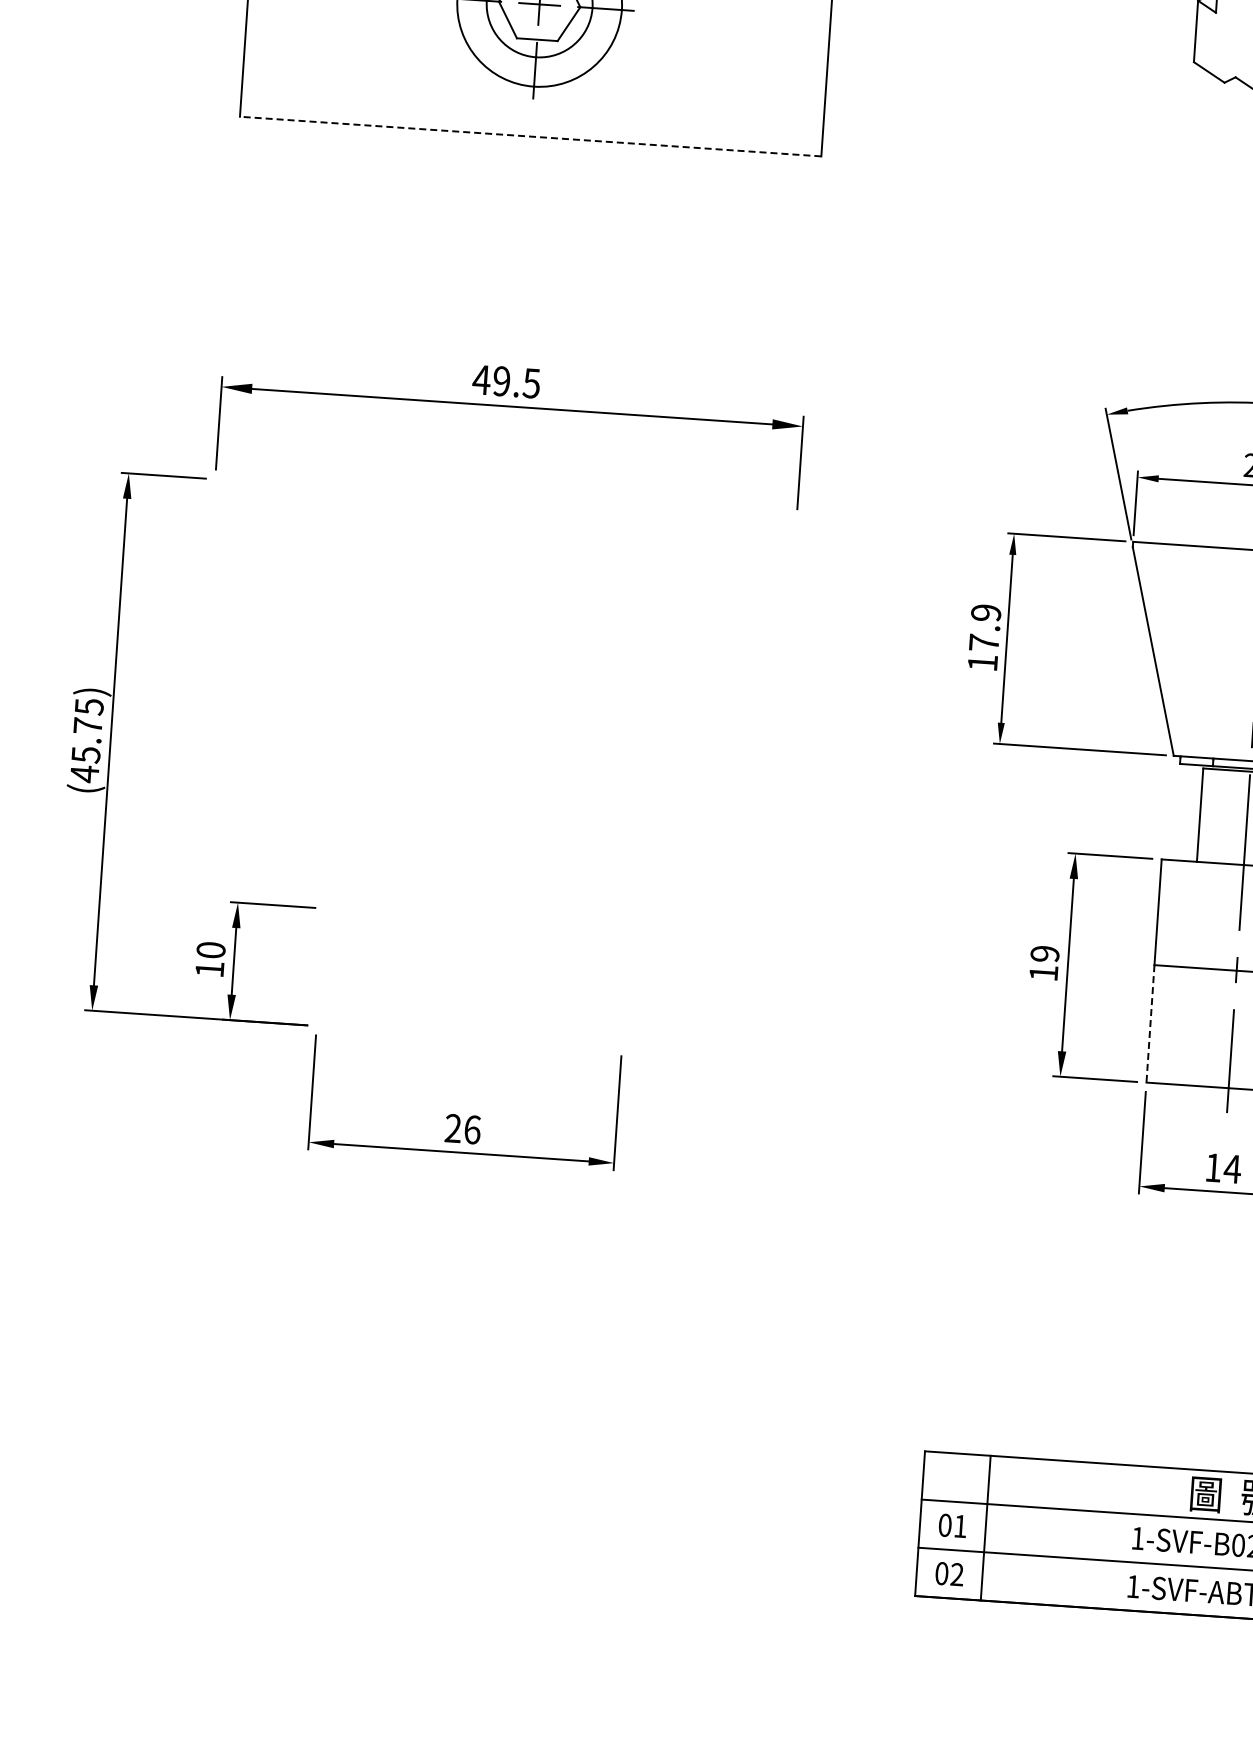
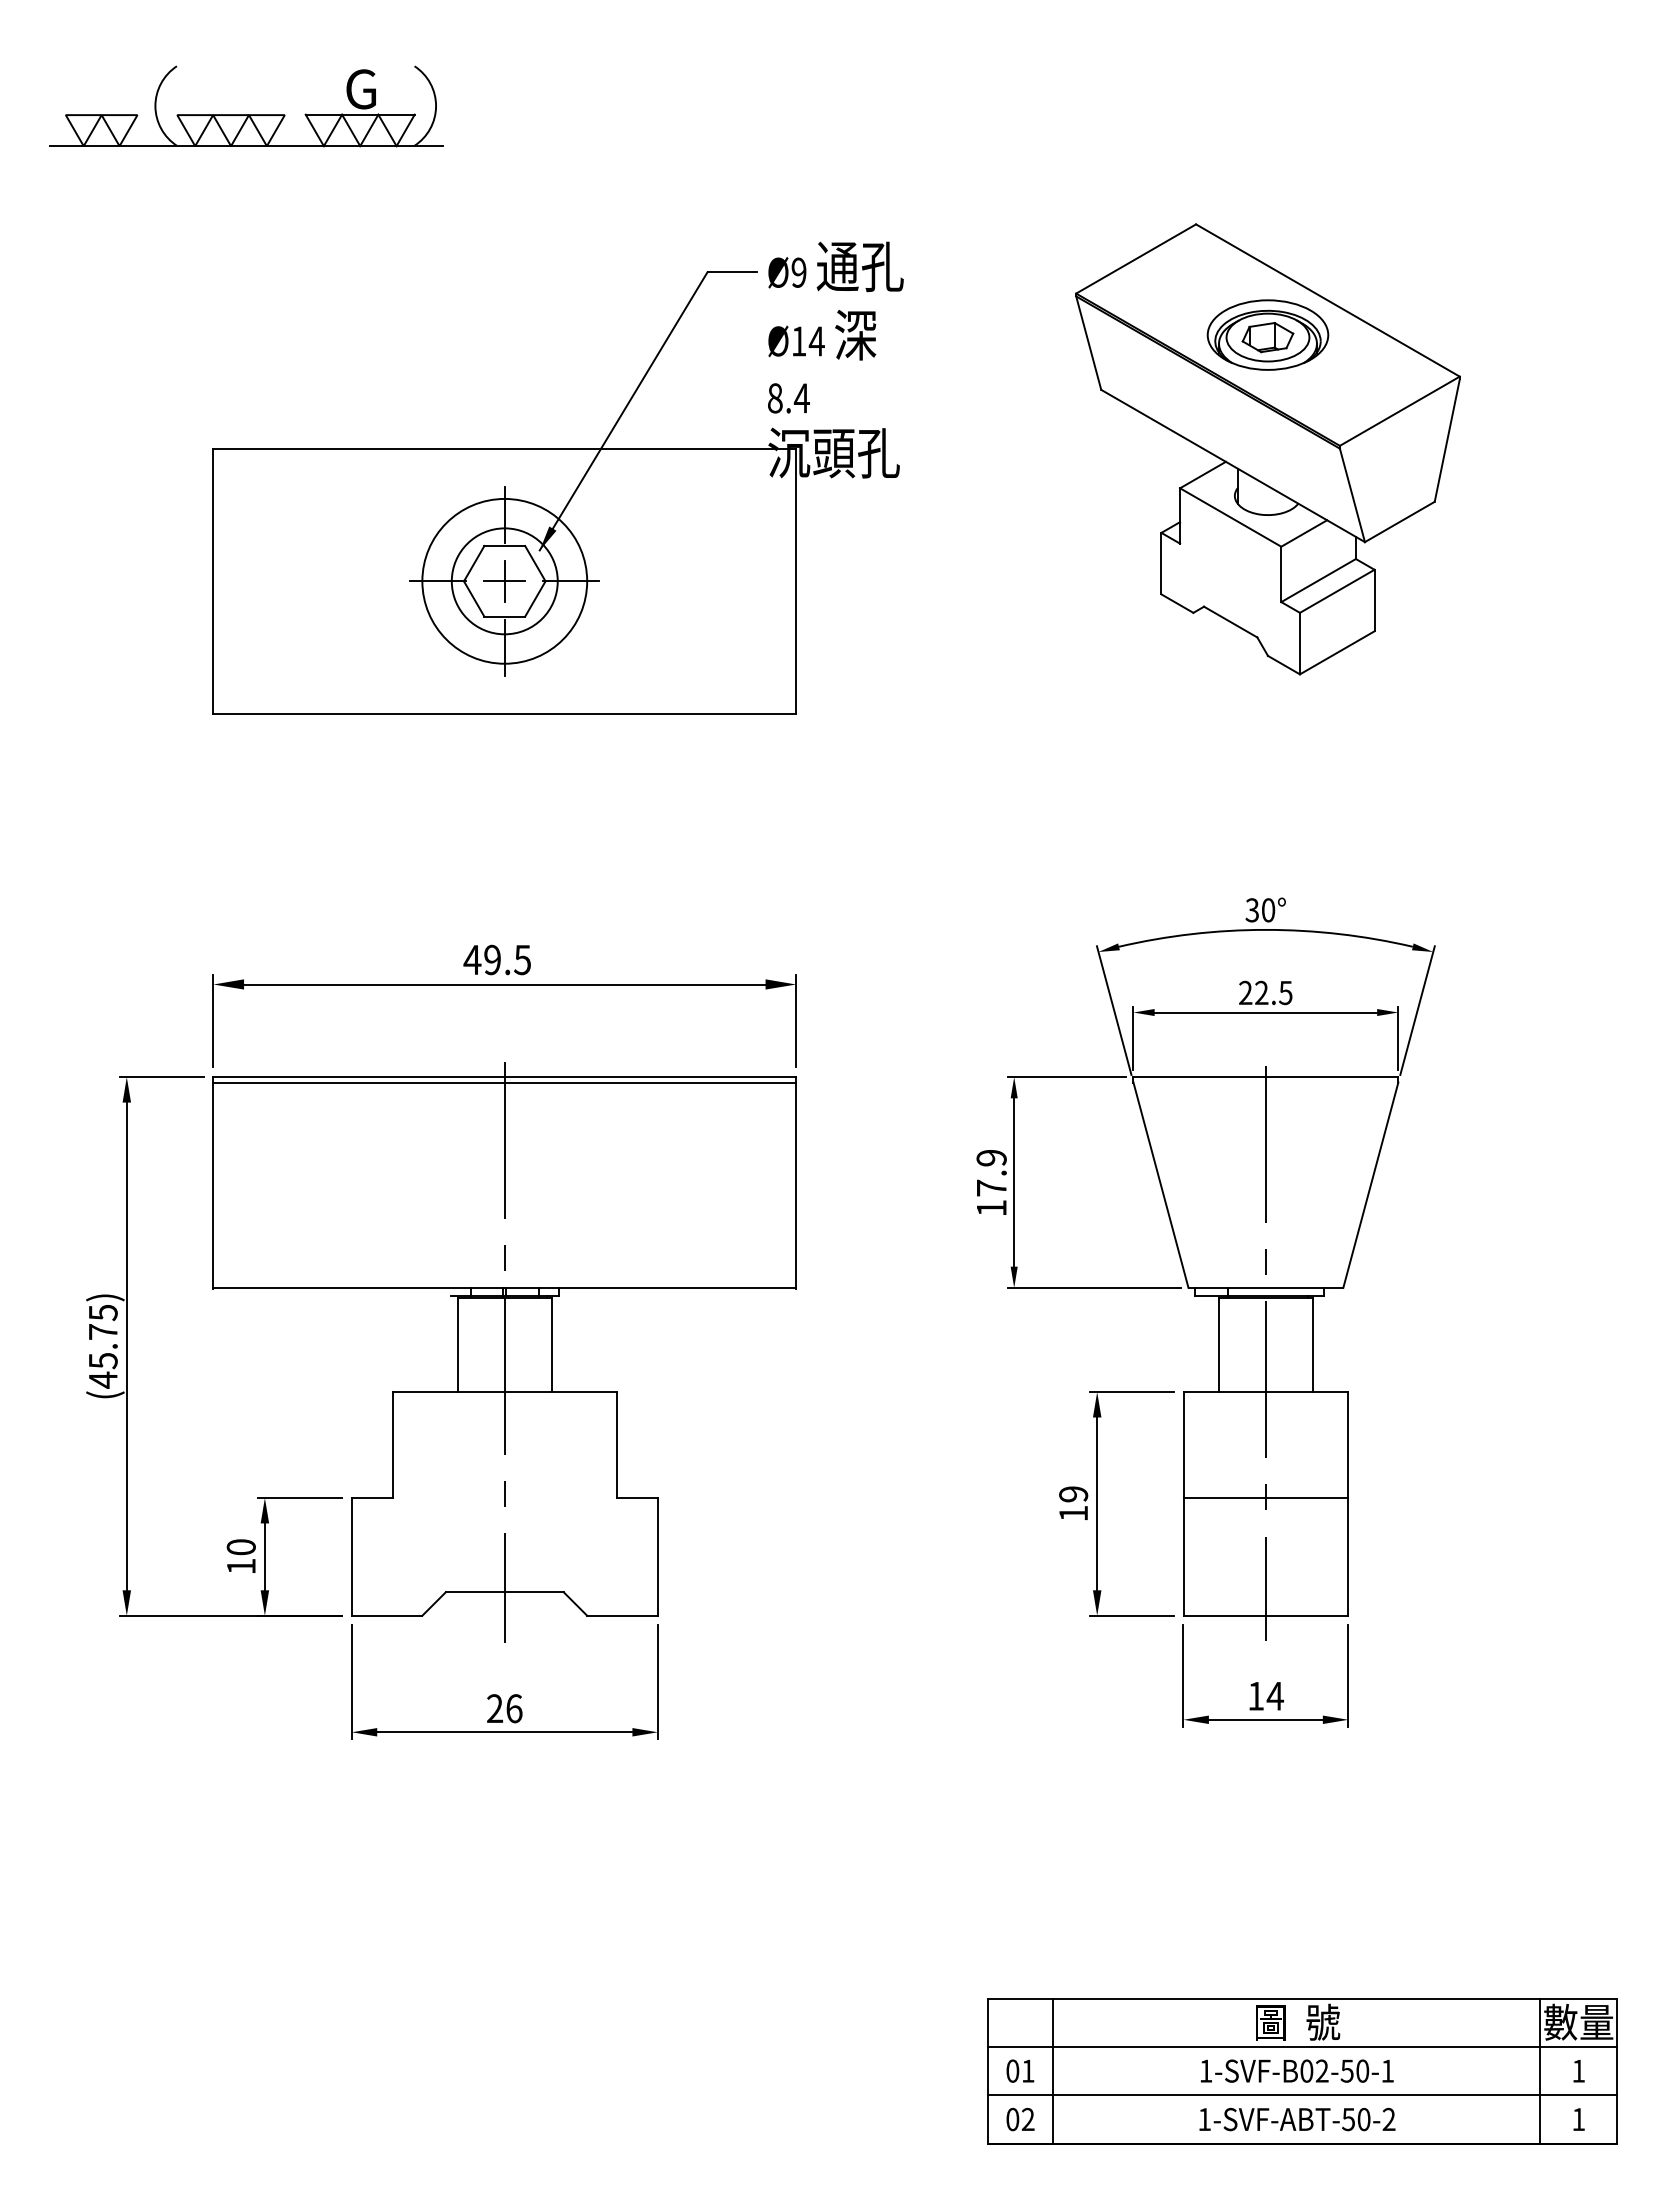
line: (530, 136) -> (504, 713), dashed -> solid
part: (486, 773) -> (504, 1352), added
line: (1150, 1023) -> (1183, 1556), dashed -> solid

